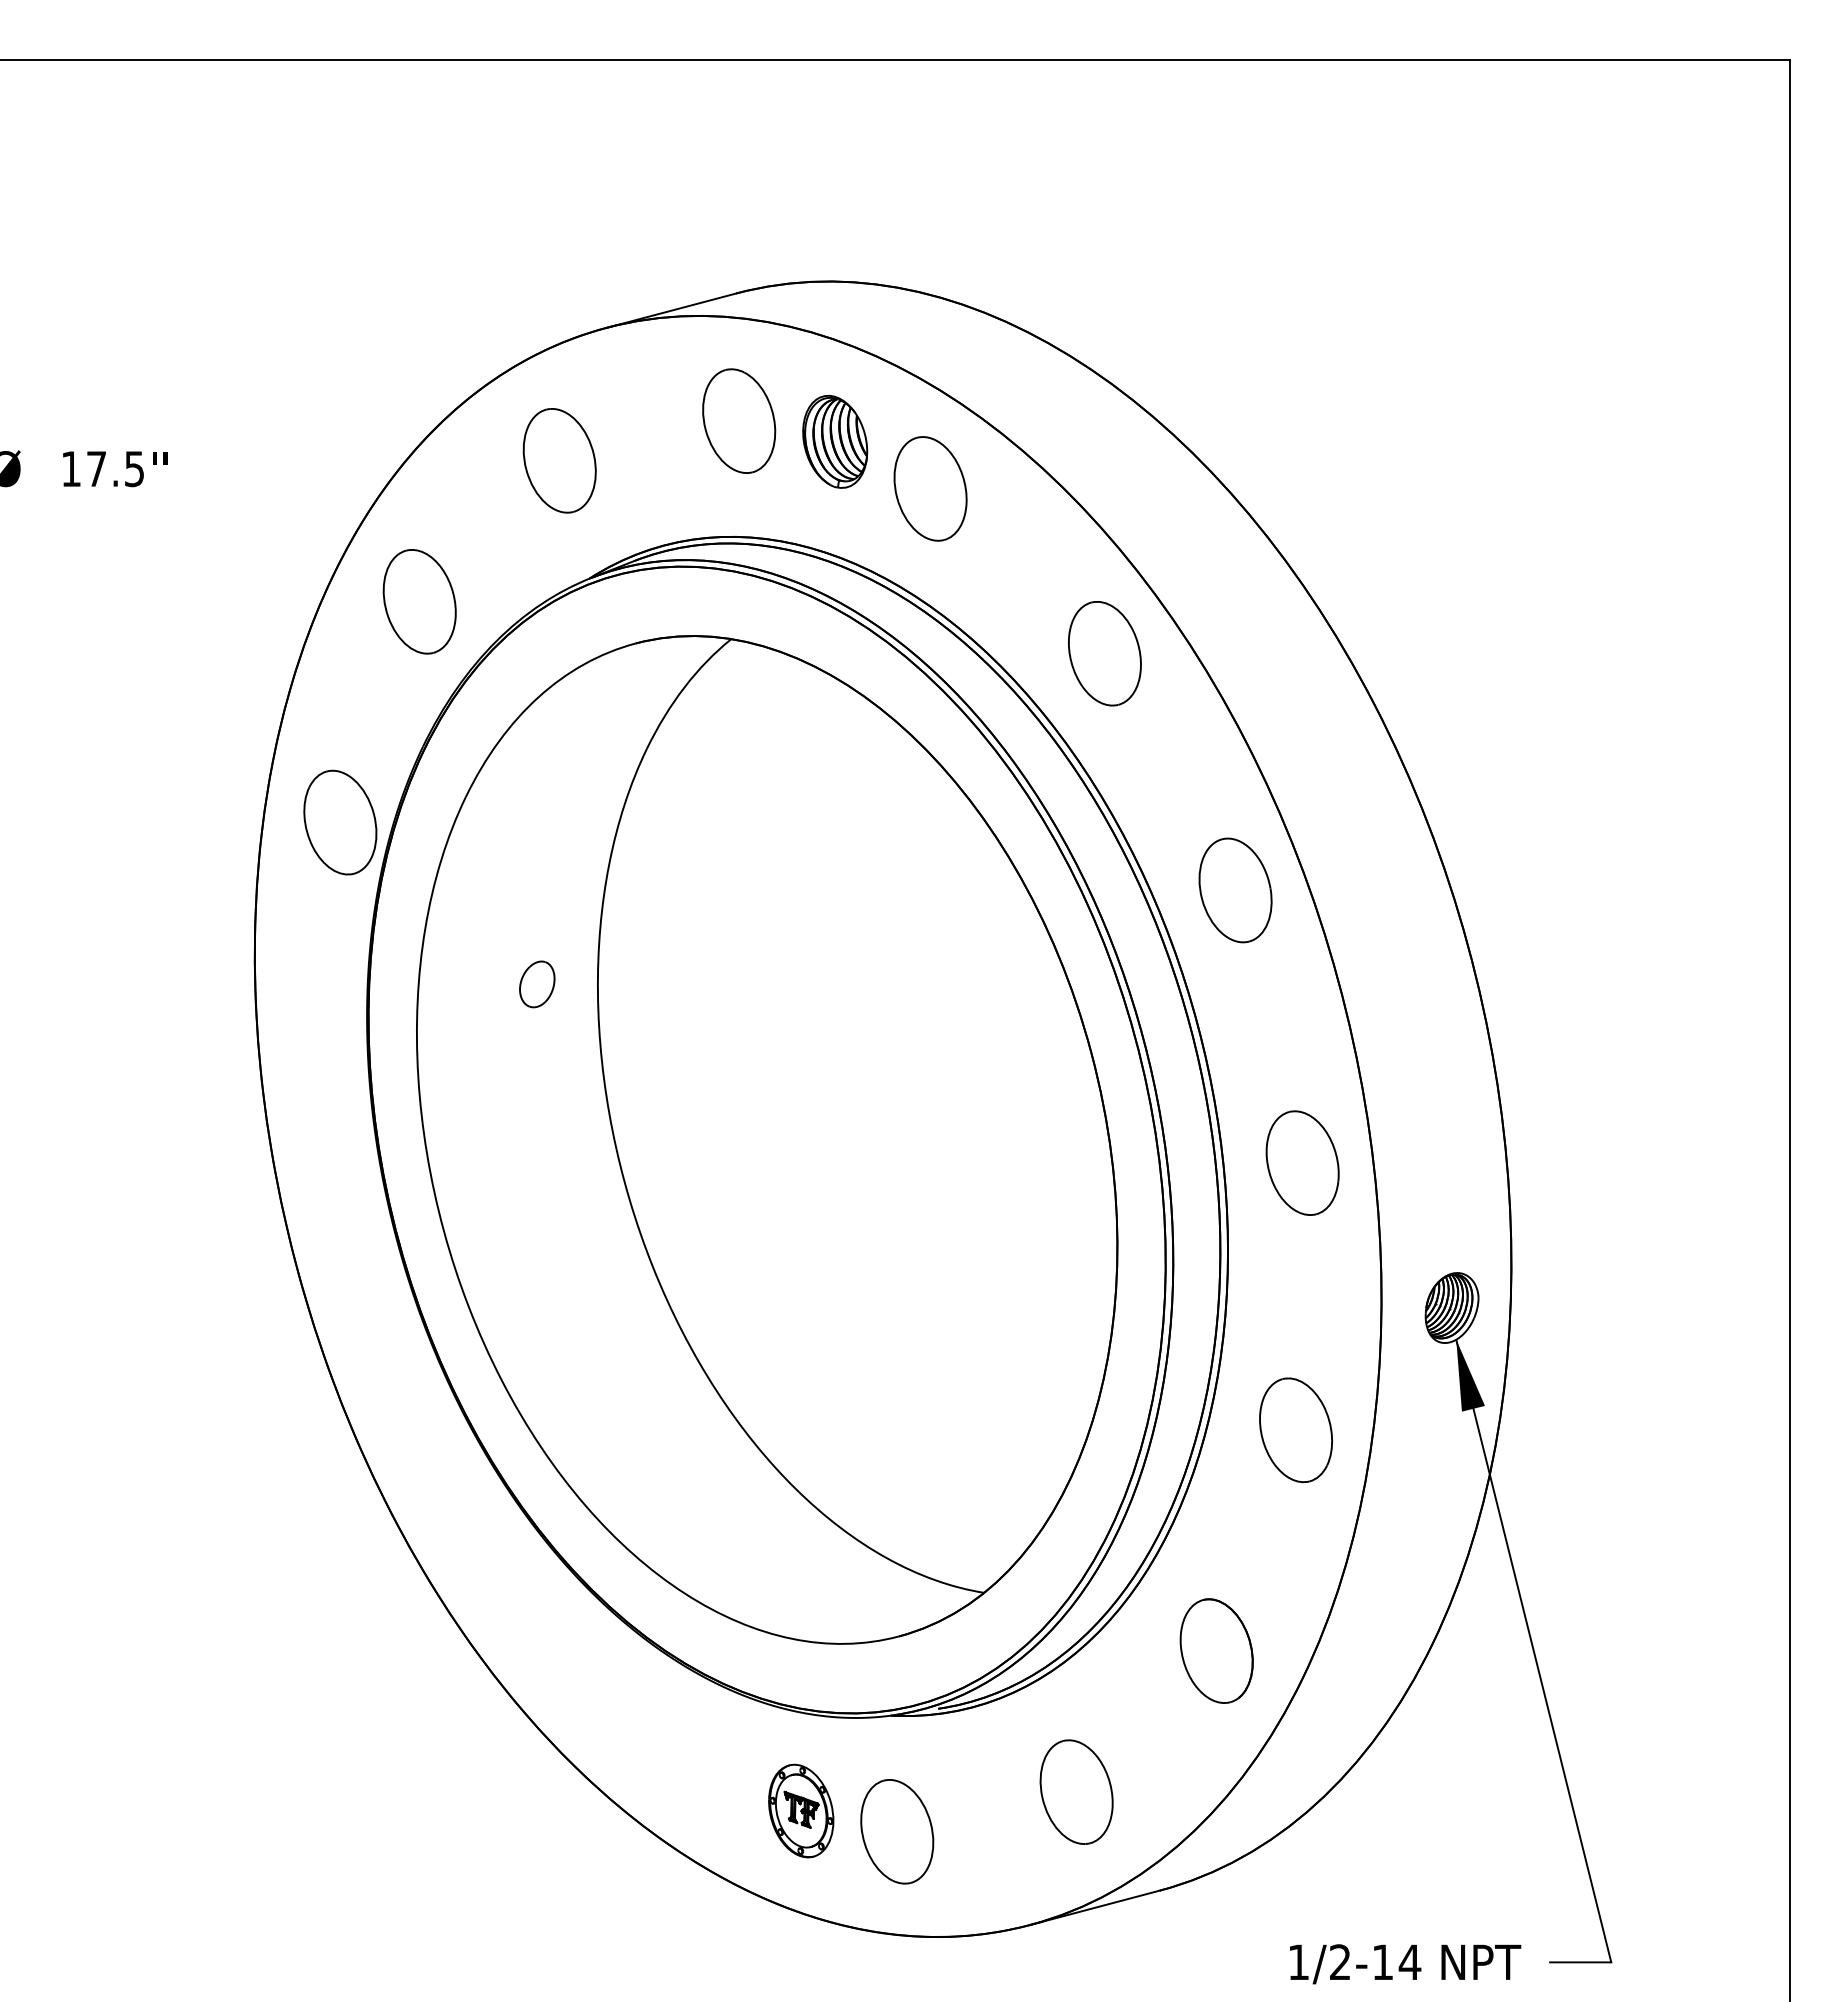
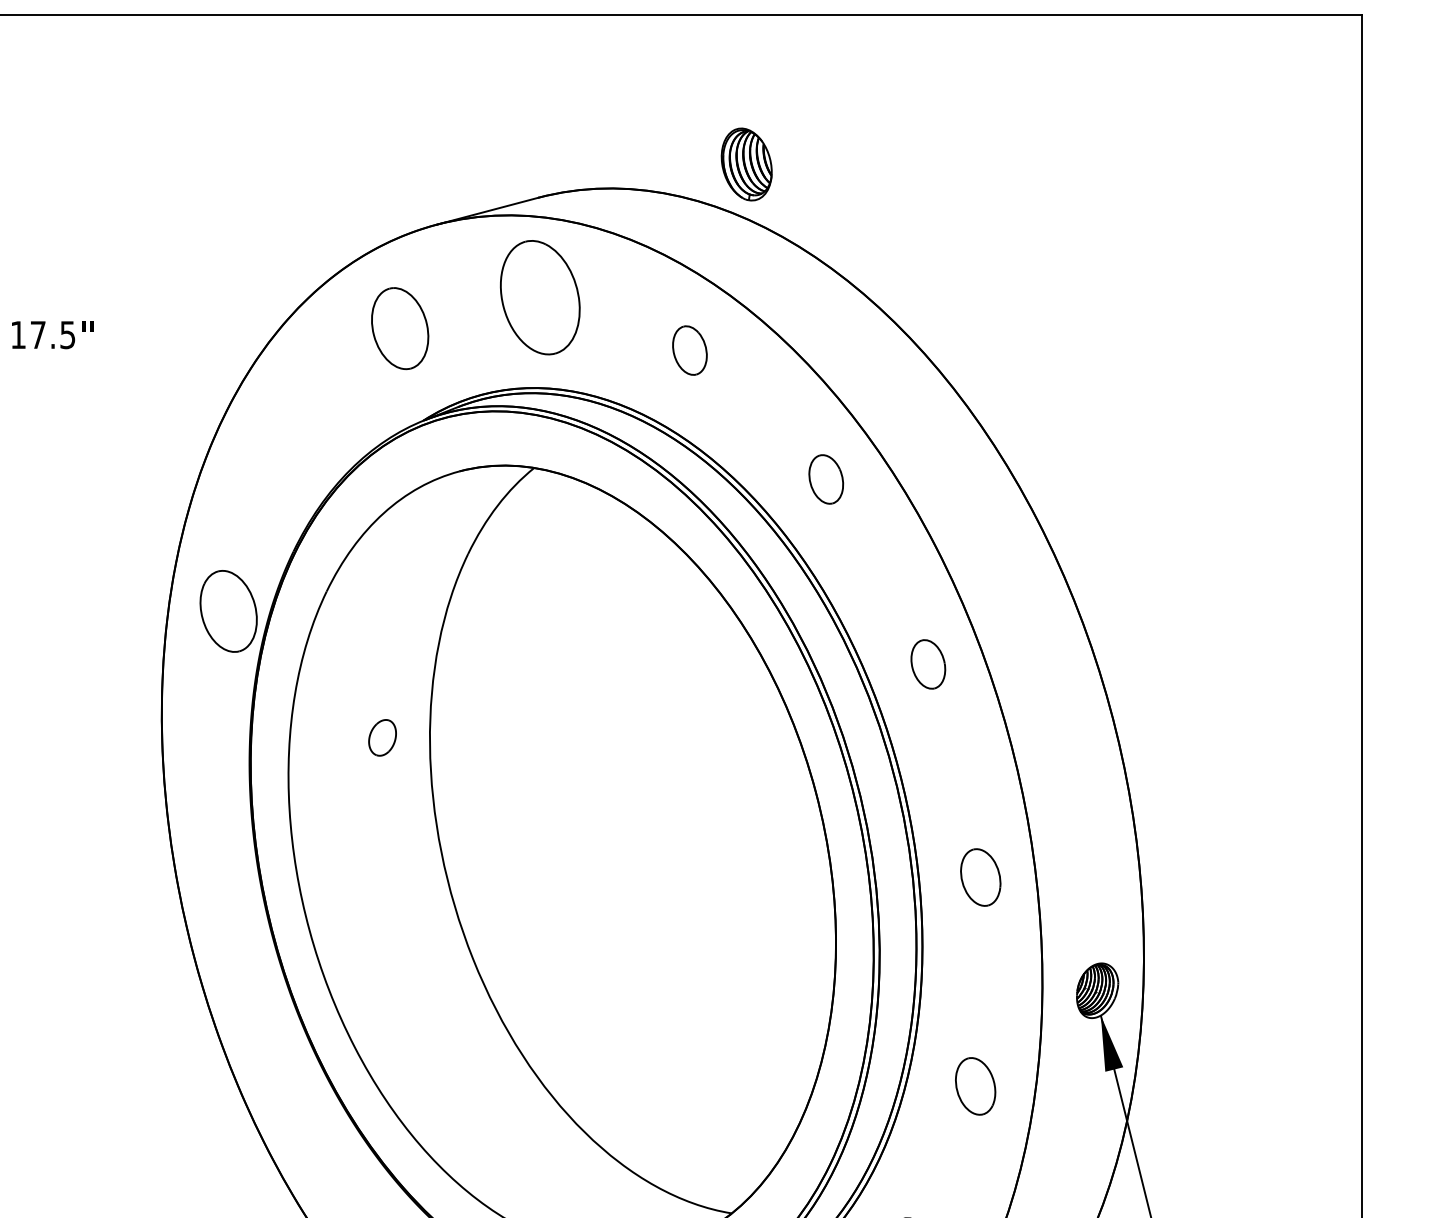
part: (739, 420) -> (540, 297), size x1.4
part: (835, 441) -> (746, 164), moved
part: (930, 488) -> (689, 350), size x0.6
part: (419, 601) -> (290, 438), removed
part: (1104, 653) -> (825, 479), size x0.6
part: (1235, 890) -> (928, 664), size x0.6
part: (1302, 1162) -> (980, 877), size x0.7
part: (1295, 1430) -> (975, 1086), size x0.7

